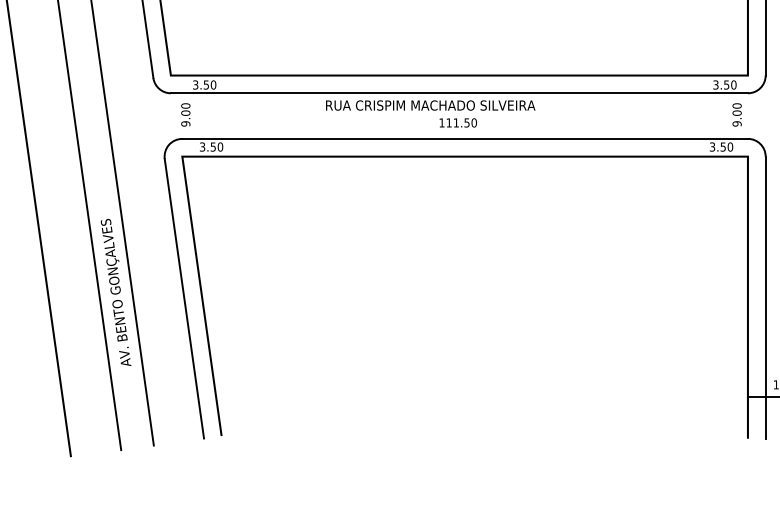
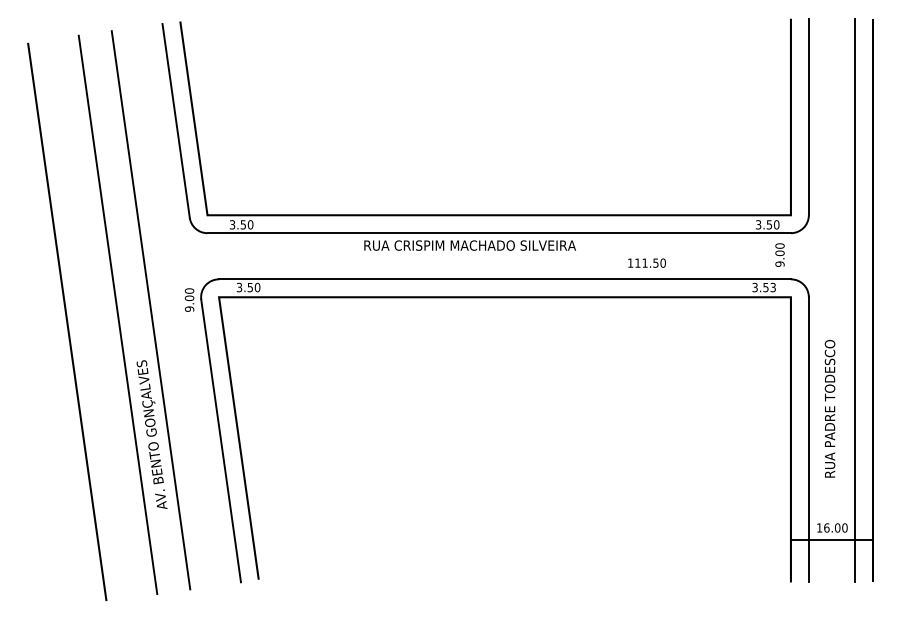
text: (185, 114) -> (189, 299), moved
text: (457, 122) -> (646, 262), moved
text: (730, 146) -> (773, 287), 3.50 -> 3.53

